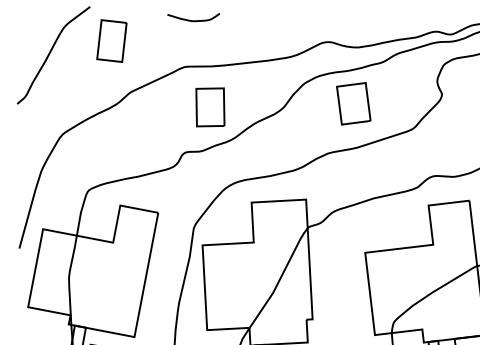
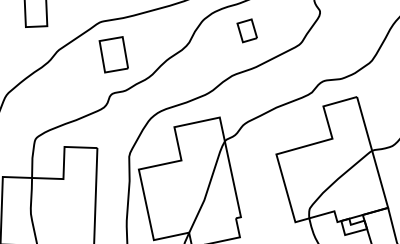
part: (353, 103) -> (246, 30), size x0.6
part: (210, 107) -> (113, 54), moved

